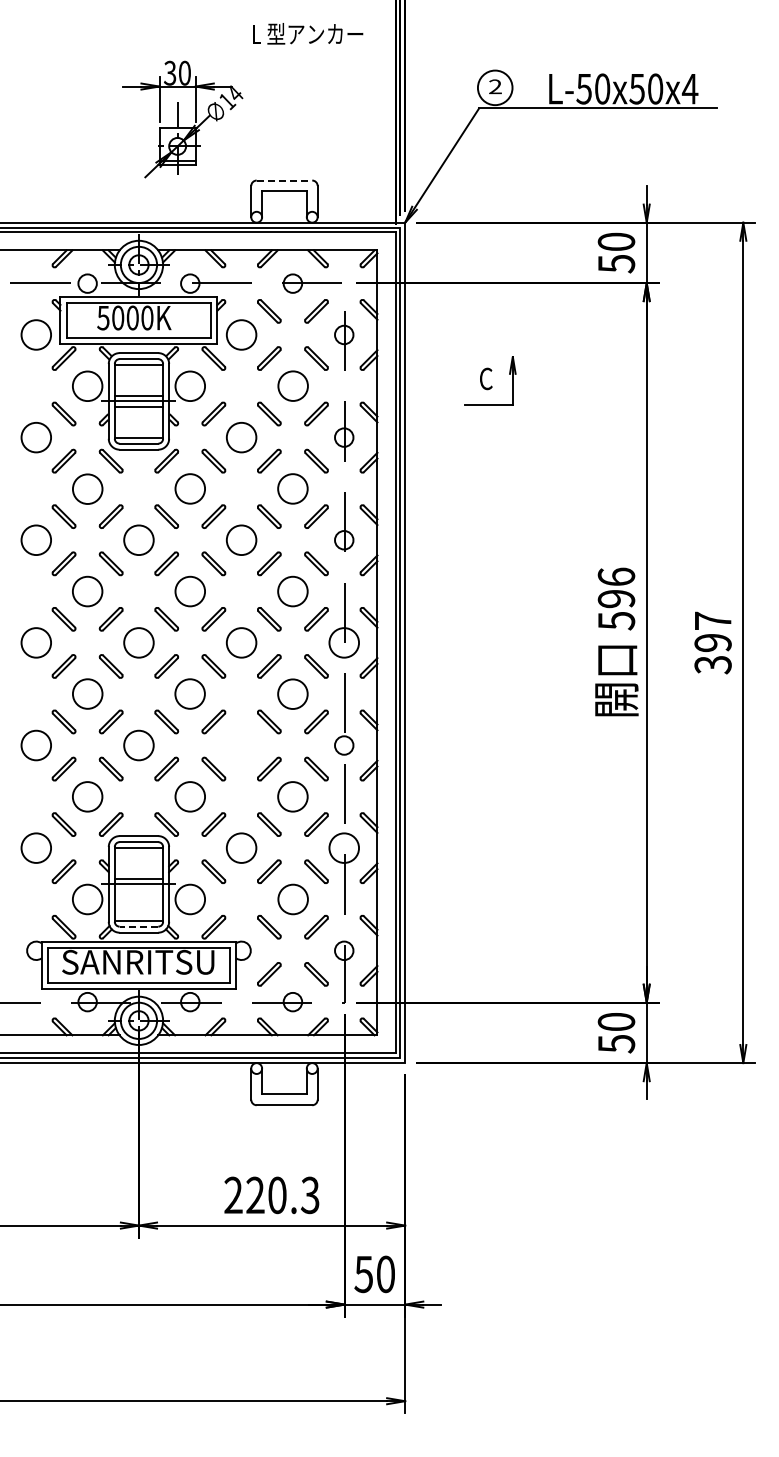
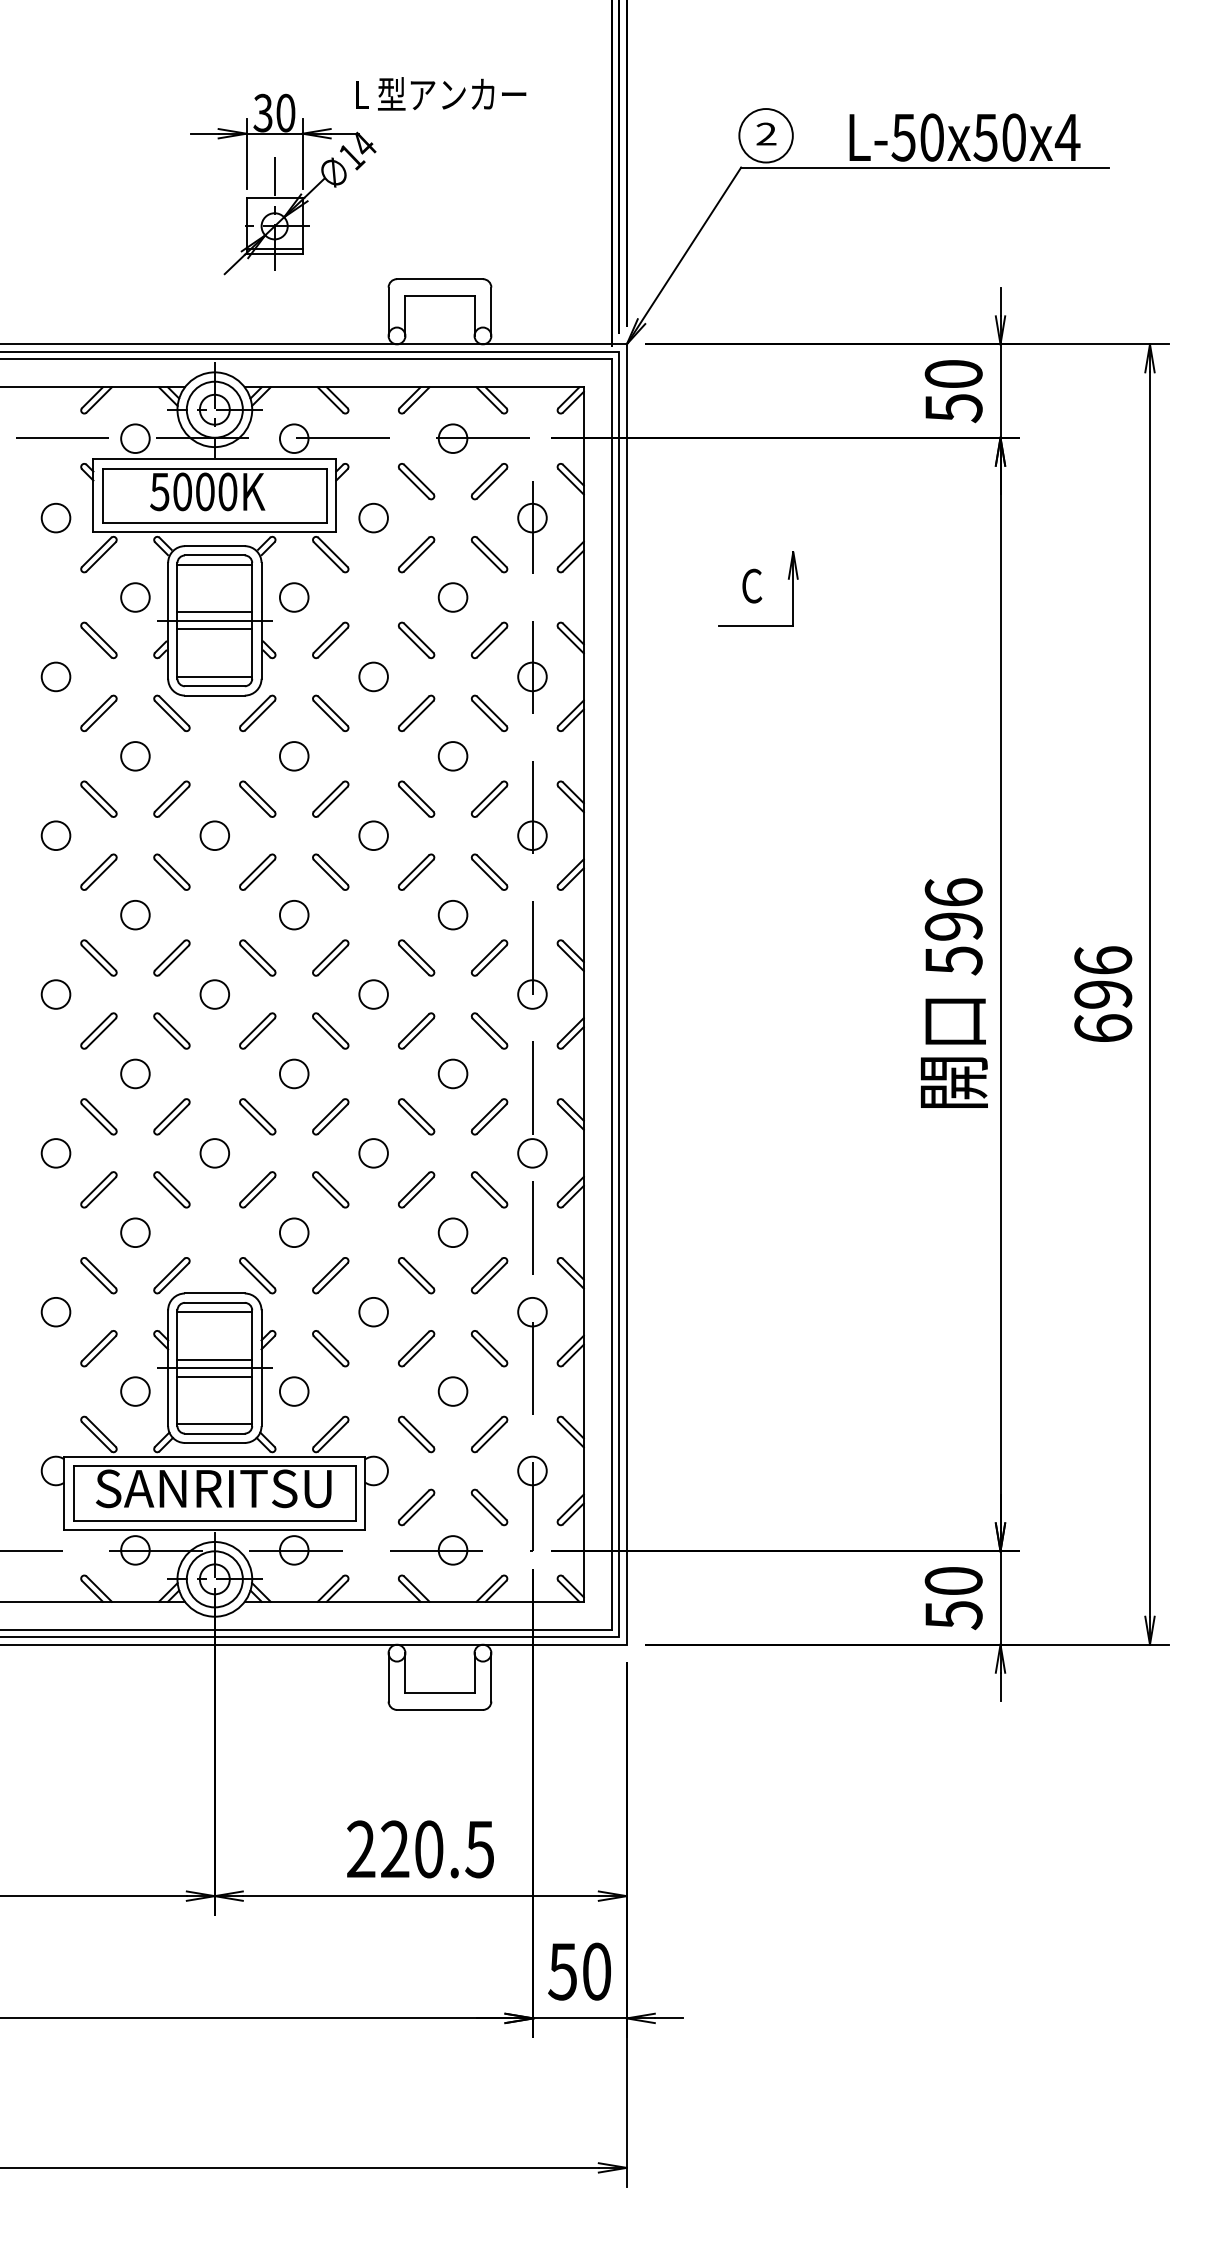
text: (308, 33) -> (441, 93), moved
line: (284, 180) -> (440, 279), dashed -> solid
circle: (36, 334) -> (56, 517), size x0.62
circle: (241, 334) -> (373, 517), size x0.62
circle: (87, 386) -> (135, 597), size x0.62
circle: (190, 386) -> (294, 597), size x0.62
circle: (292, 386) -> (452, 597), size x0.62
circle: (36, 437) -> (56, 676), size x0.62
circle: (241, 437) -> (373, 676), size x0.62
circle: (87, 488) -> (135, 755), size x0.62
circle: (190, 488) -> (294, 755), size x0.62
circle: (292, 488) -> (452, 755), size x0.62
circle: (36, 540) -> (56, 836), size x0.62
circle: (138, 540) -> (214, 836), size x0.62
circle: (241, 540) -> (373, 836), size x0.62
circle: (87, 591) -> (135, 915), size x0.62
circle: (190, 591) -> (294, 915), size x0.62
circle: (292, 591) -> (452, 915), size x0.62
circle: (36, 642) -> (56, 993), size x0.62
circle: (138, 642) -> (214, 993), size x0.62
circle: (241, 642) -> (373, 993), size x0.62
circle: (344, 642) -> (532, 993), size x0.62
text: (712, 642) -> (1102, 993), 397 -> 696
circle: (292, 693) -> (452, 1072), size x0.62
circle: (87, 694) -> (135, 1074), size x0.62
circle: (190, 694) -> (294, 1074), size x0.62
circle: (36, 745) -> (56, 1153), size x0.62
circle: (138, 745) -> (214, 1153), size x0.62
circle: (241, 745) -> (373, 1153), added
circle: (87, 796) -> (135, 1232), size x0.62
circle: (190, 796) -> (294, 1232), size x0.62
circle: (292, 796) -> (452, 1232), size x0.62
circle: (36, 847) -> (56, 1311), size x0.62
circle: (241, 847) -> (373, 1311), size x0.62
circle: (344, 847) -> (532, 1311), size x0.62
line: (138, 889) -> (214, 1376), added
circle: (87, 899) -> (135, 1391), size x0.62
circle: (190, 899) -> (294, 1391), size x0.62
circle: (292, 899) -> (452, 1391), size x0.62
line: (138, 926) -> (214, 1433), dashed -> solid
text: (310, 1194) -> (480, 1848), 220.3 -> 220.5

